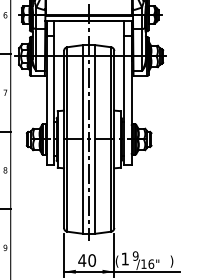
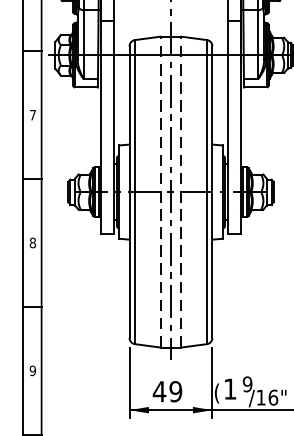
line: (82, 138) -> (159, 190), solid -> dashed
line: (95, 138) -> (181, 190), solid -> dashed
text: (91, 260) -> (174, 391), 40 -> 49

